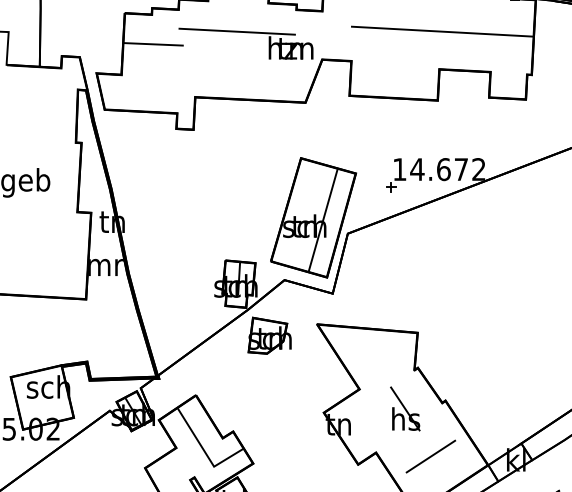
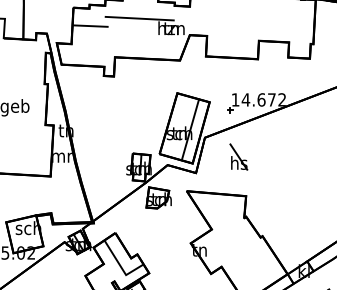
line: (442, 31) -> (260, 18), removed
part: (404, 407) -> (238, 156), moved
line: (430, 455) -> (253, 268), removed

